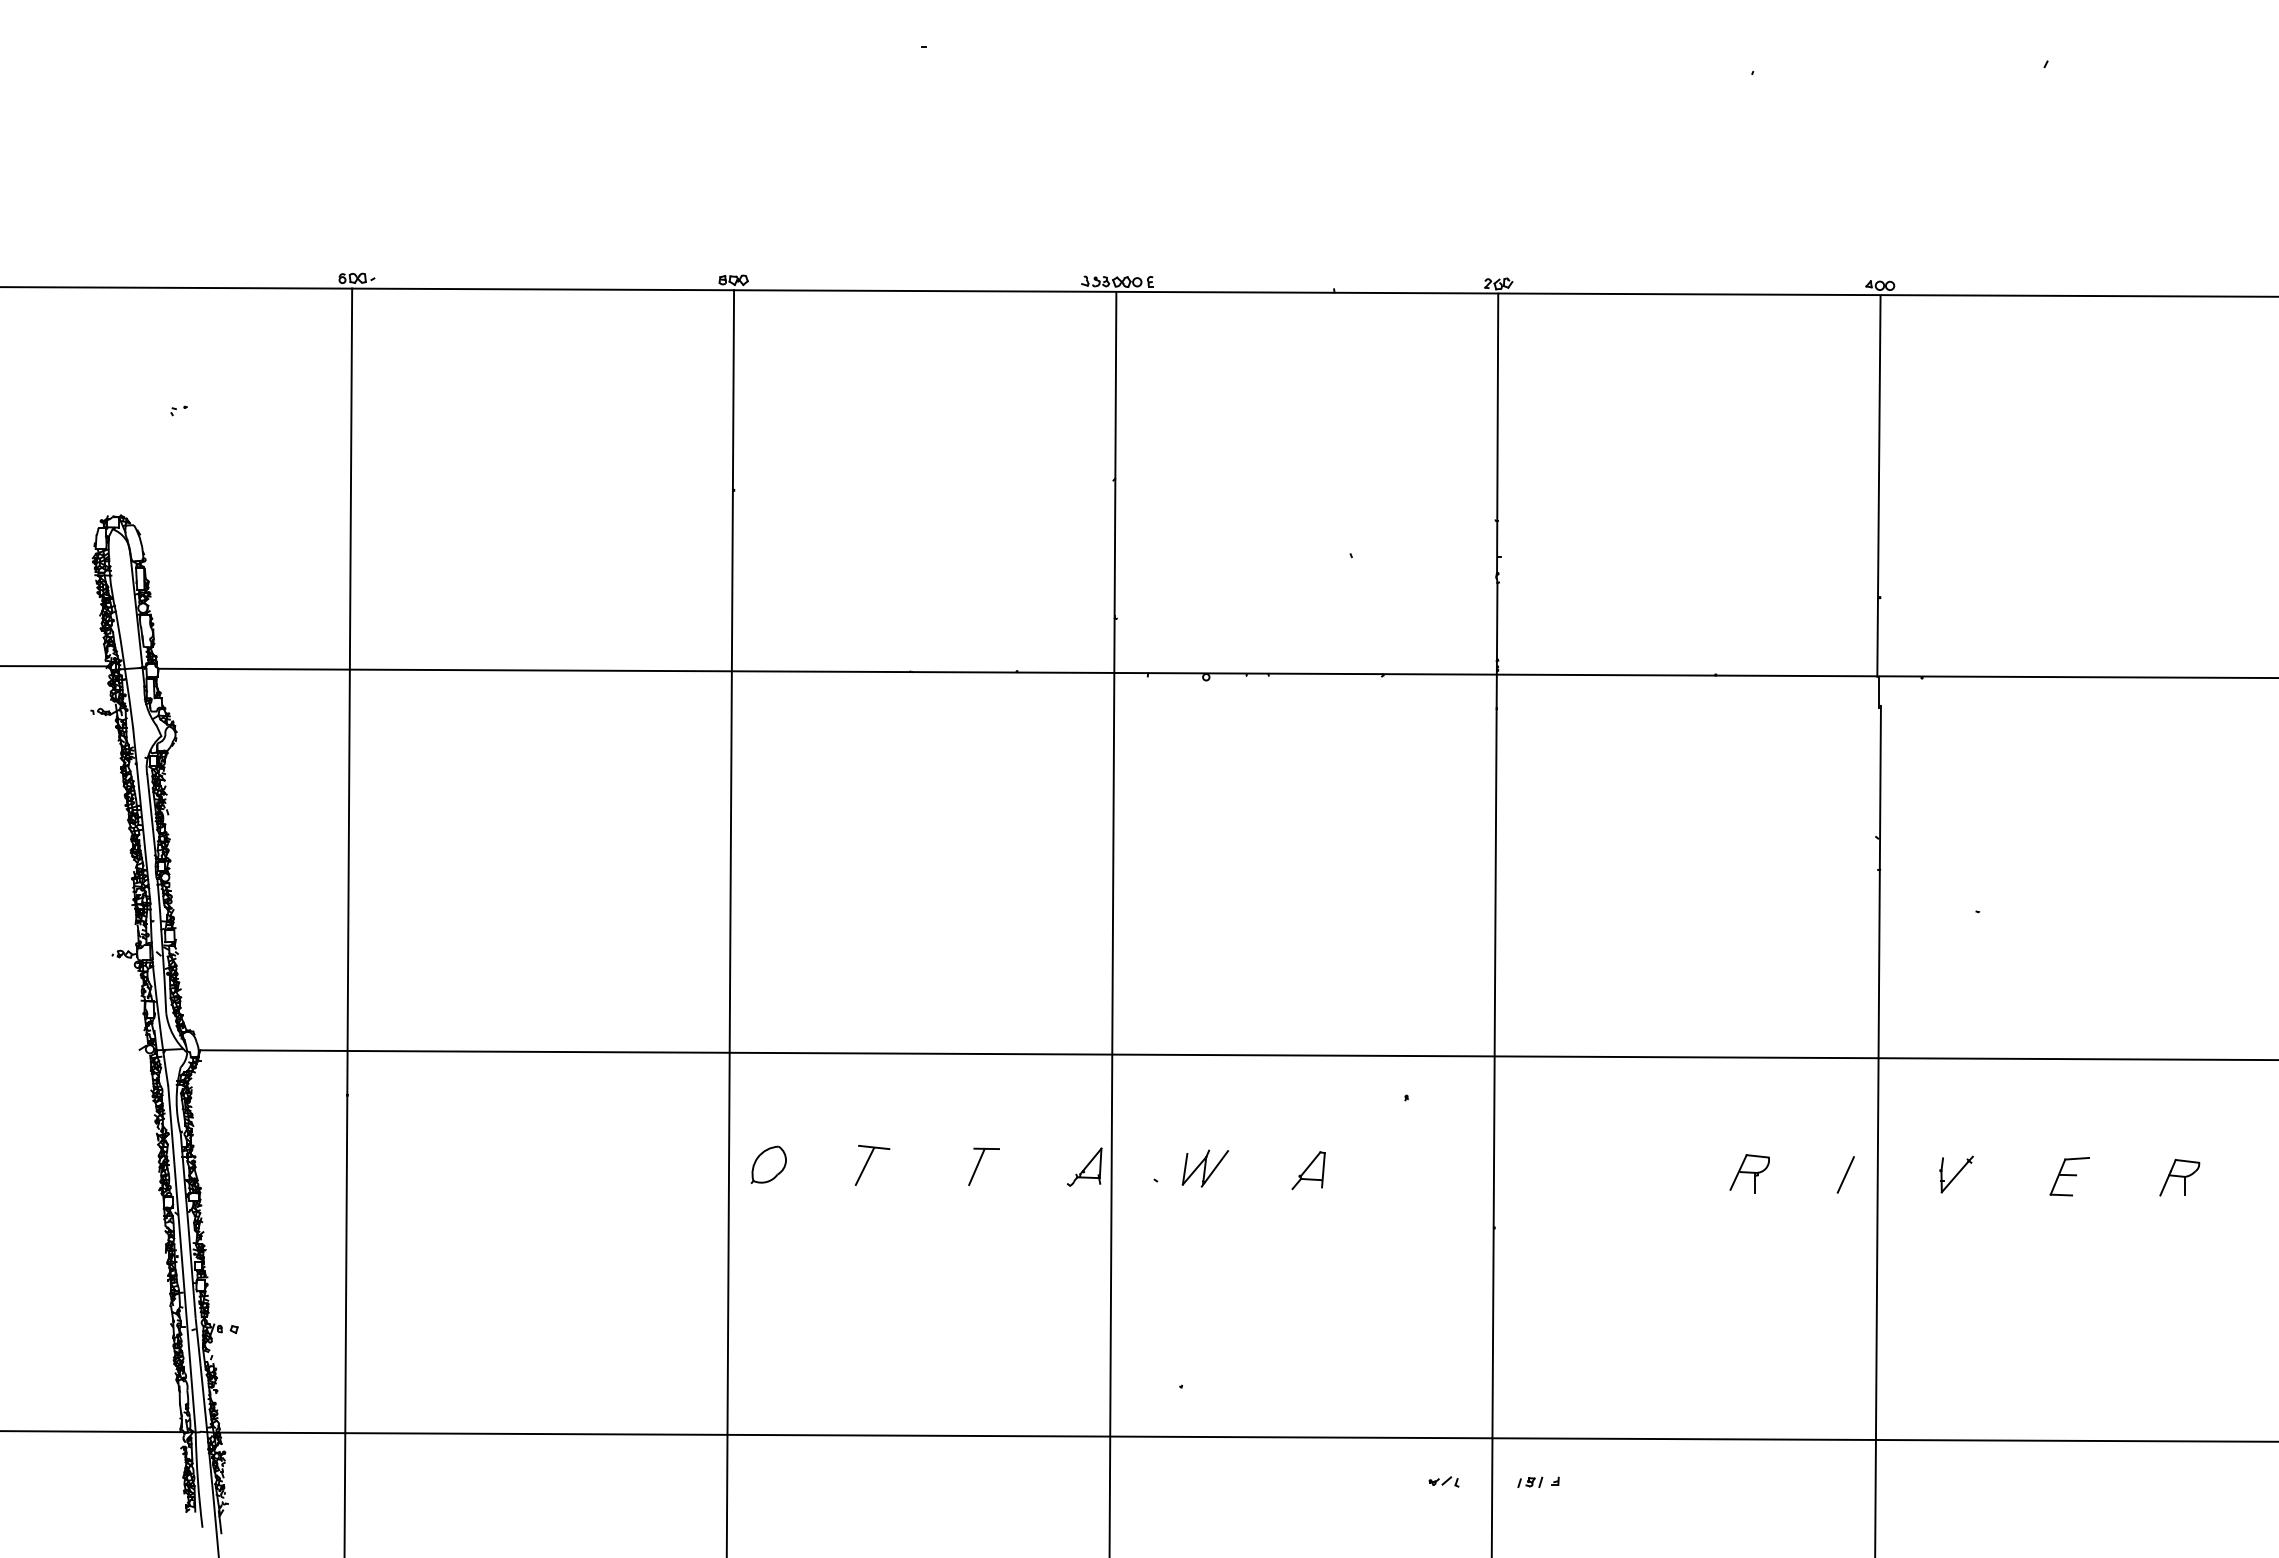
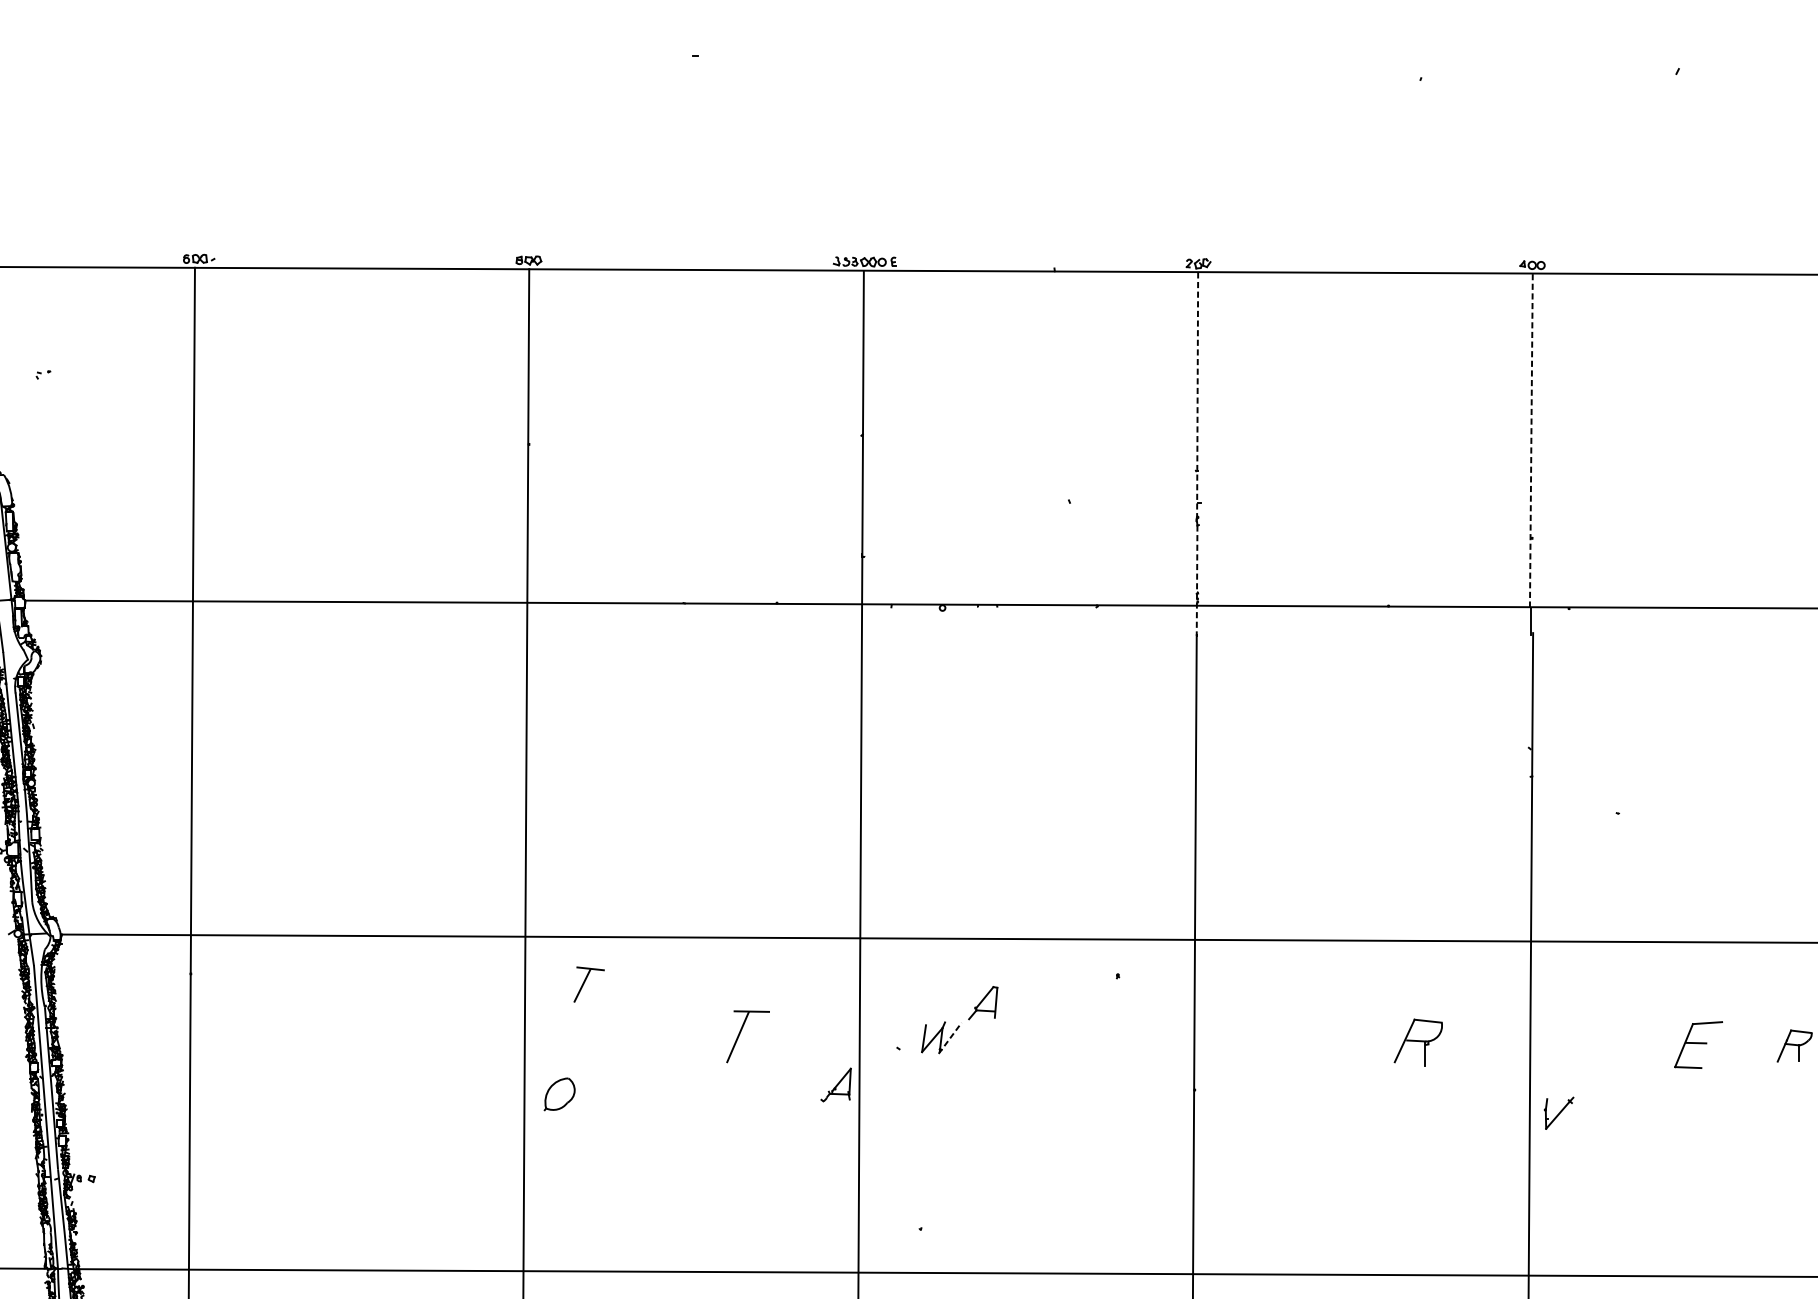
line: (1497, 434) -> (1197, 395), solid -> dashed
line: (1878, 486) -> (1530, 441), solid -> dashed
line: (1497, 646) -> (1197, 581), solid -> dashed
part: (768, 1164) -> (559, 1094), moved
part: (872, 1165) -> (589, 984), moved
part: (983, 1166) -> (747, 1036), size x1.6
part: (1084, 1166) -> (835, 1084), moved
line: (1215, 1168) -> (950, 1038), solid -> dashed
part: (1308, 1170) -> (983, 1003), moved
part: (1749, 1173) -> (1418, 1042), size x1.4
line: (1845, 1174) -> (1502, 1043), removed
part: (1956, 1174) -> (1558, 1113), moved
part: (2069, 1176) -> (1698, 1045), size x1.4

